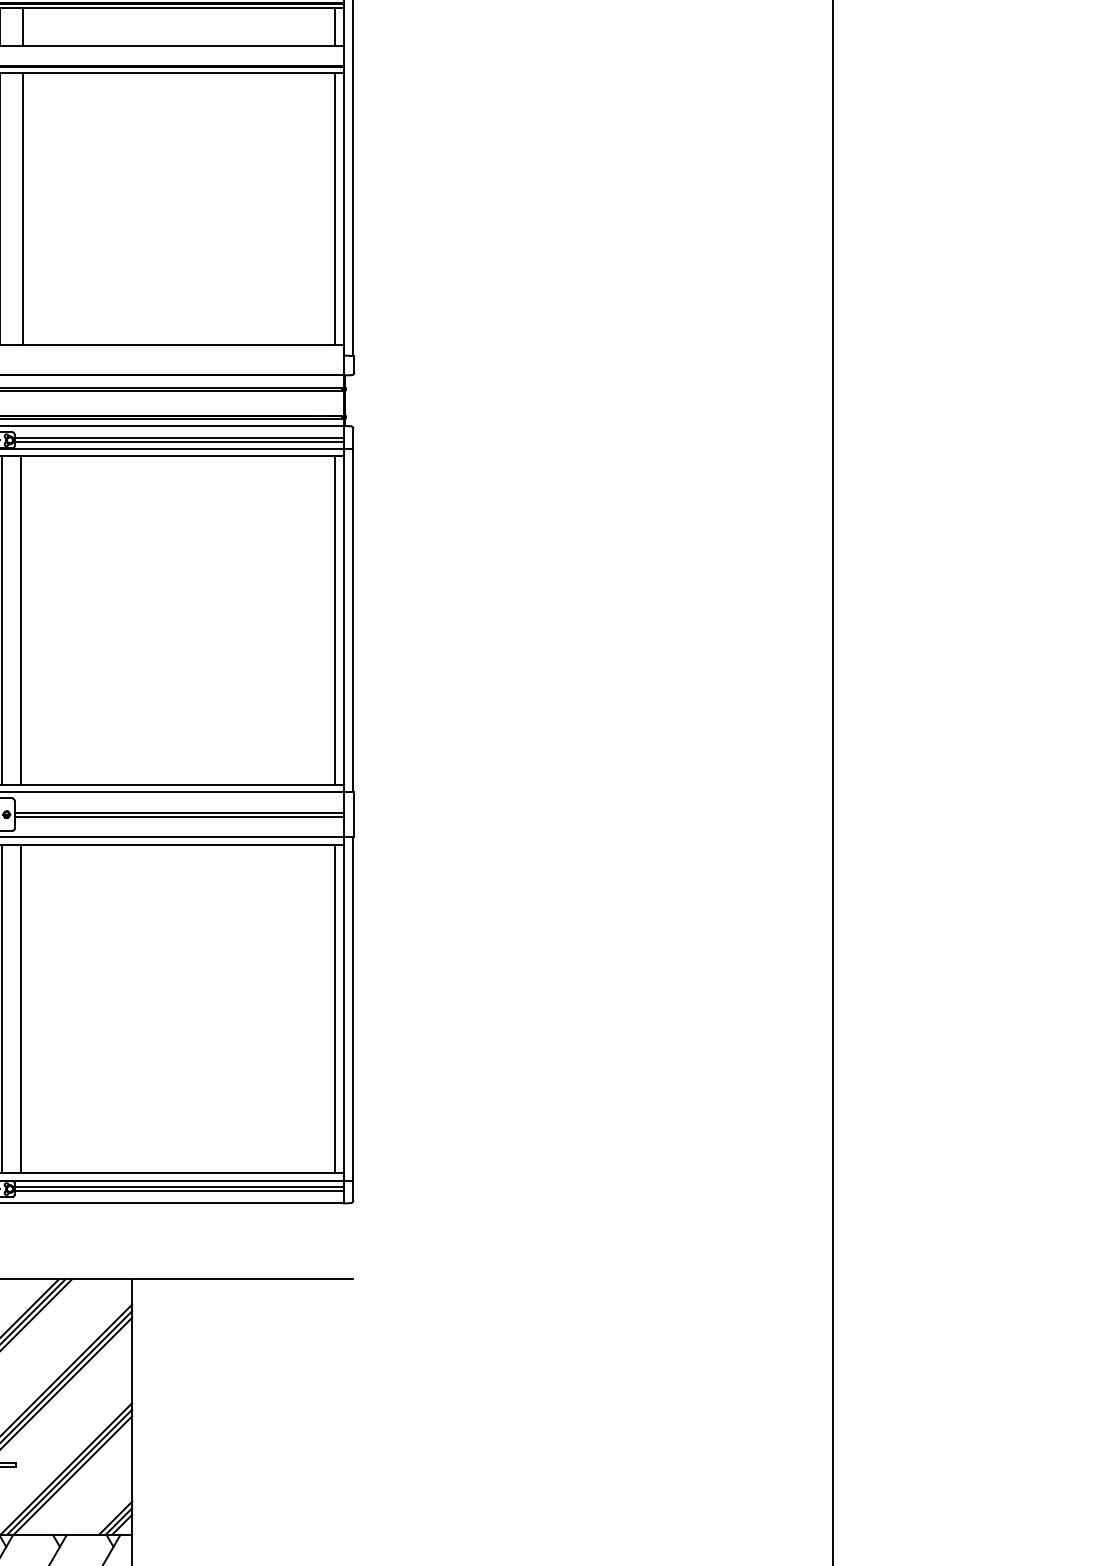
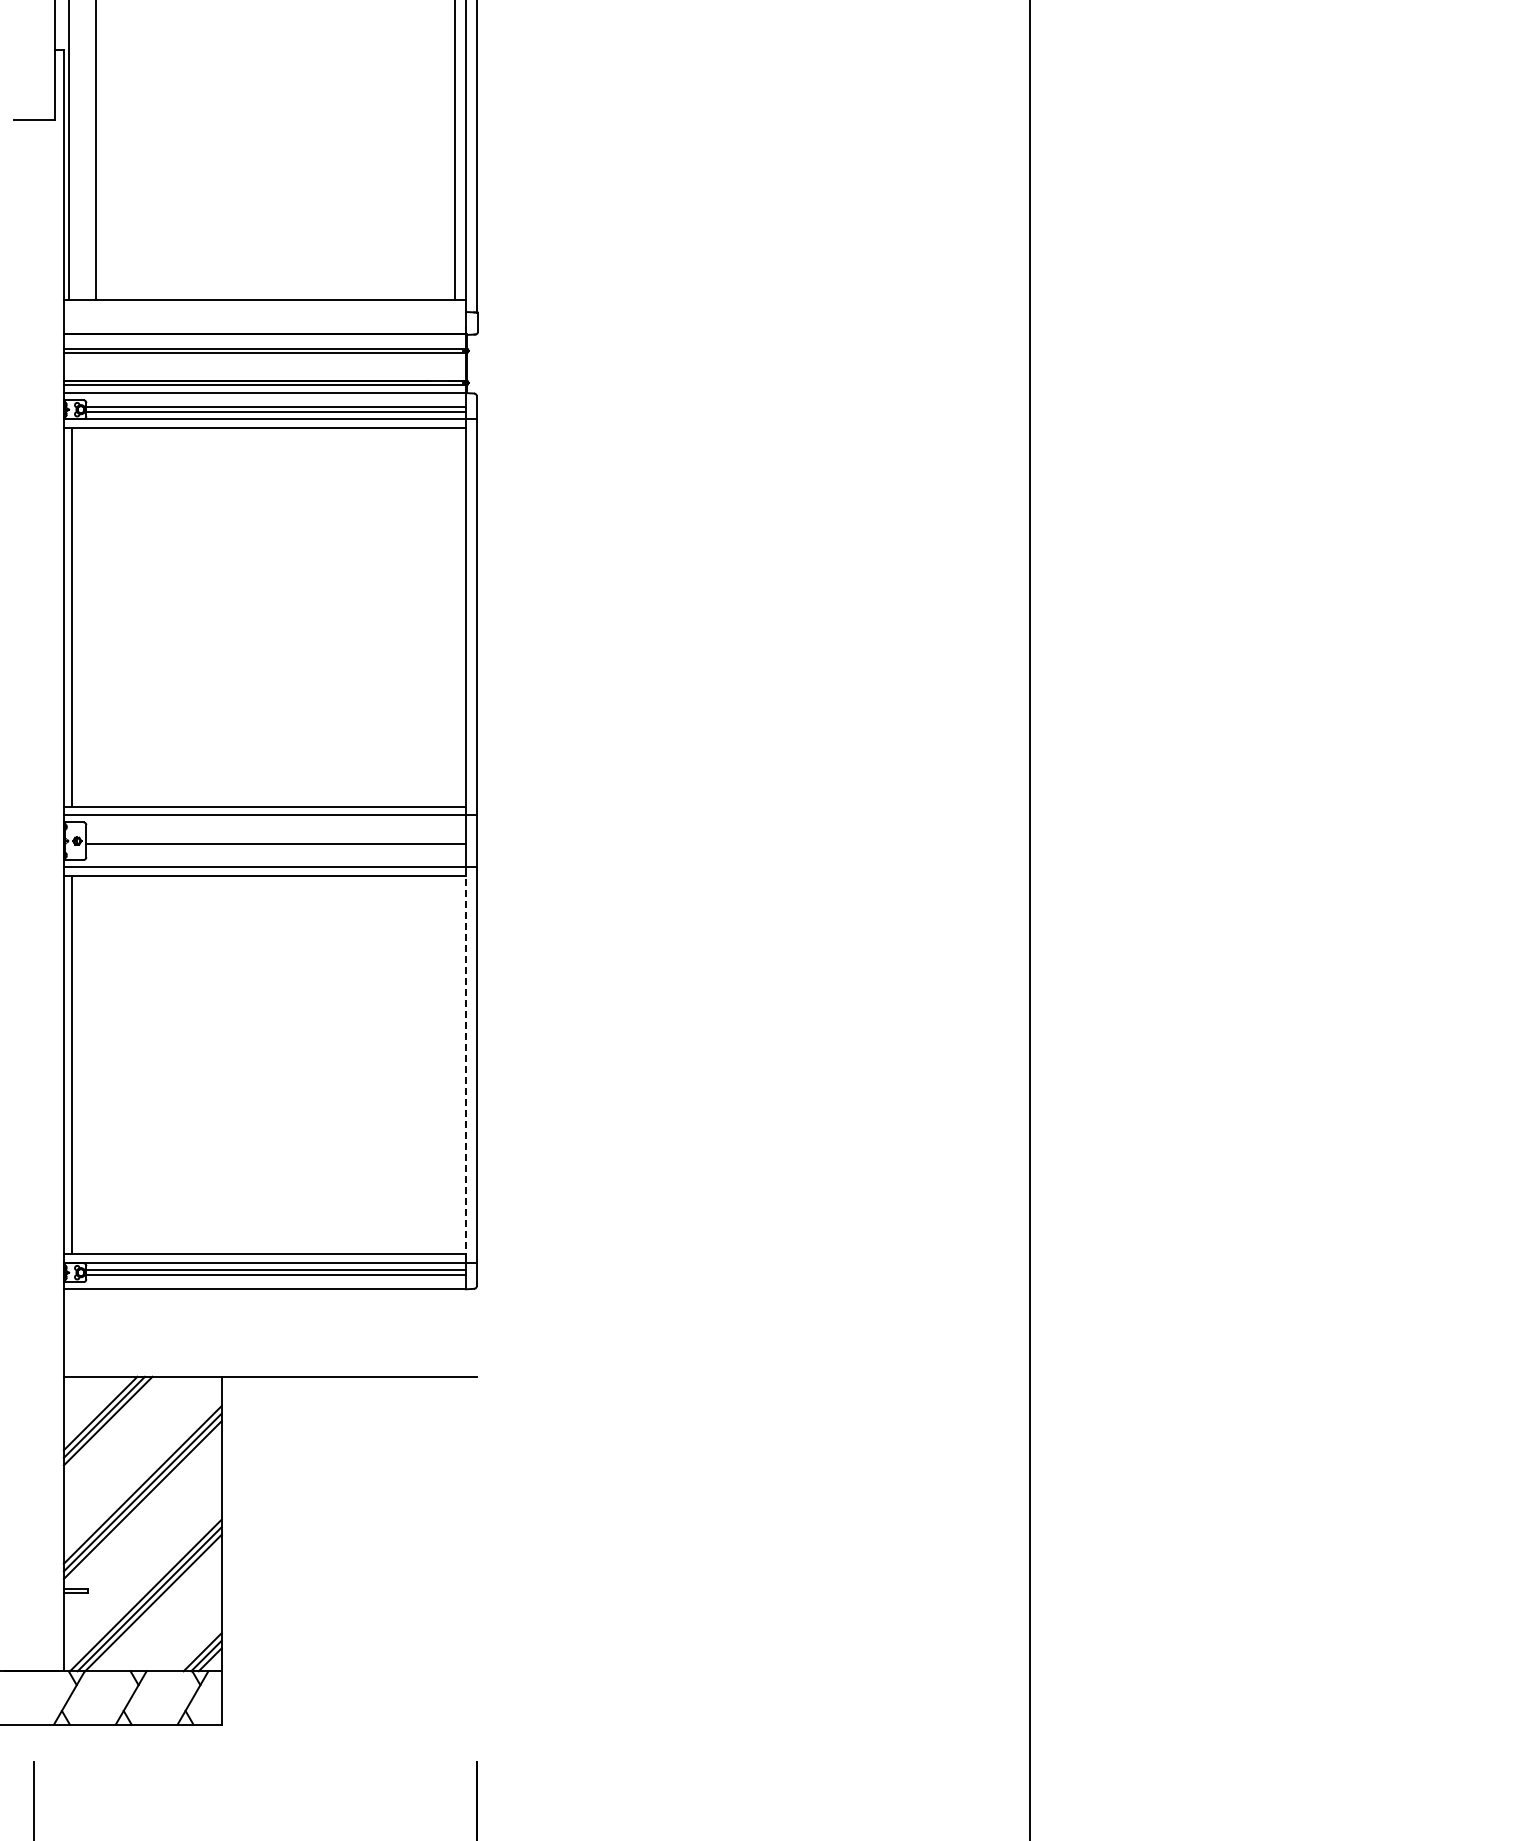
line: (20, 619) -> (93, 616), removed
line: (334, 619) -> (455, 616), removed
line: (178, 812) -> (275, 838), removed
line: (20, 1008) -> (93, 1064), removed
line: (334, 1008) -> (455, 1064), removed
line: (343, 1009) -> (465, 1065), solid -> dashed

